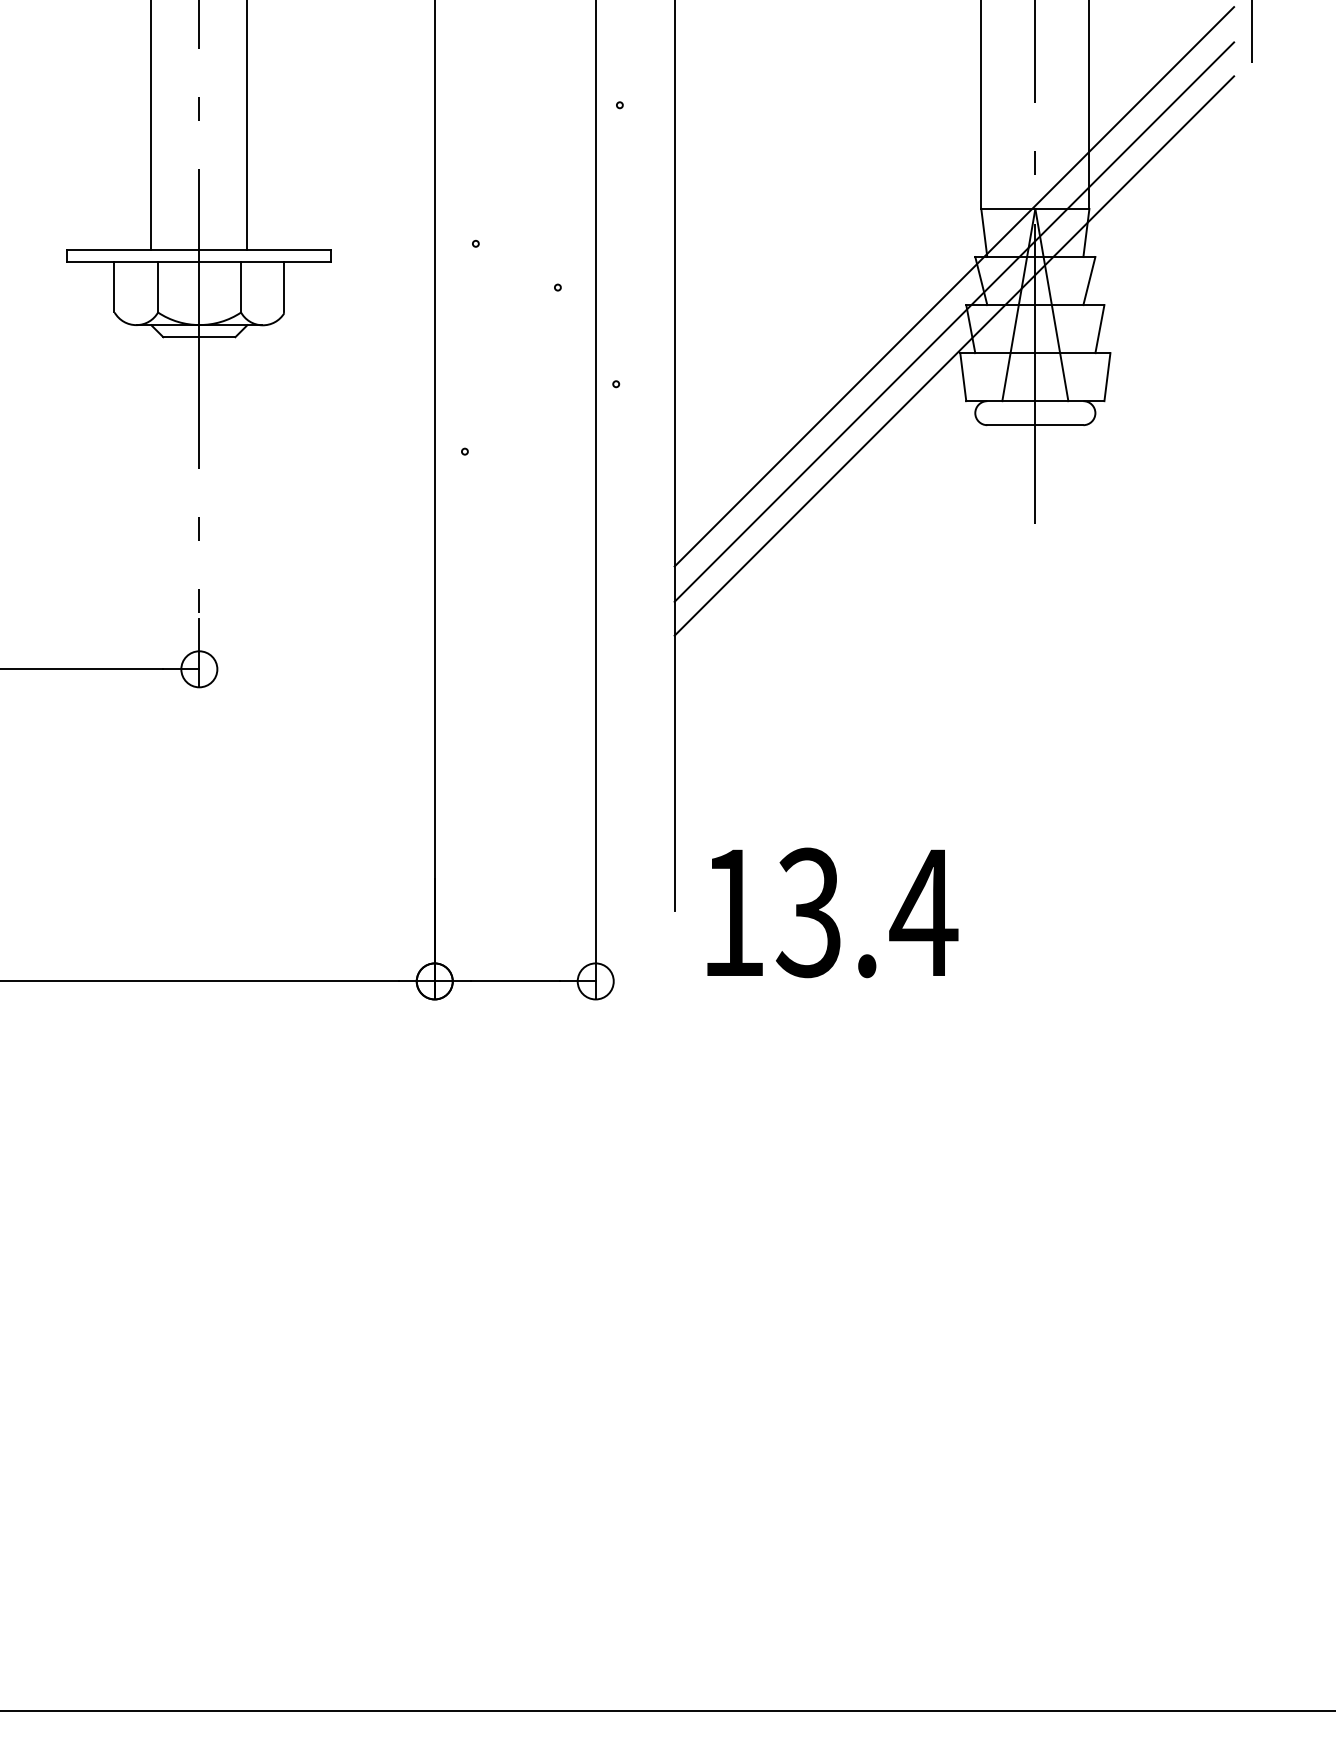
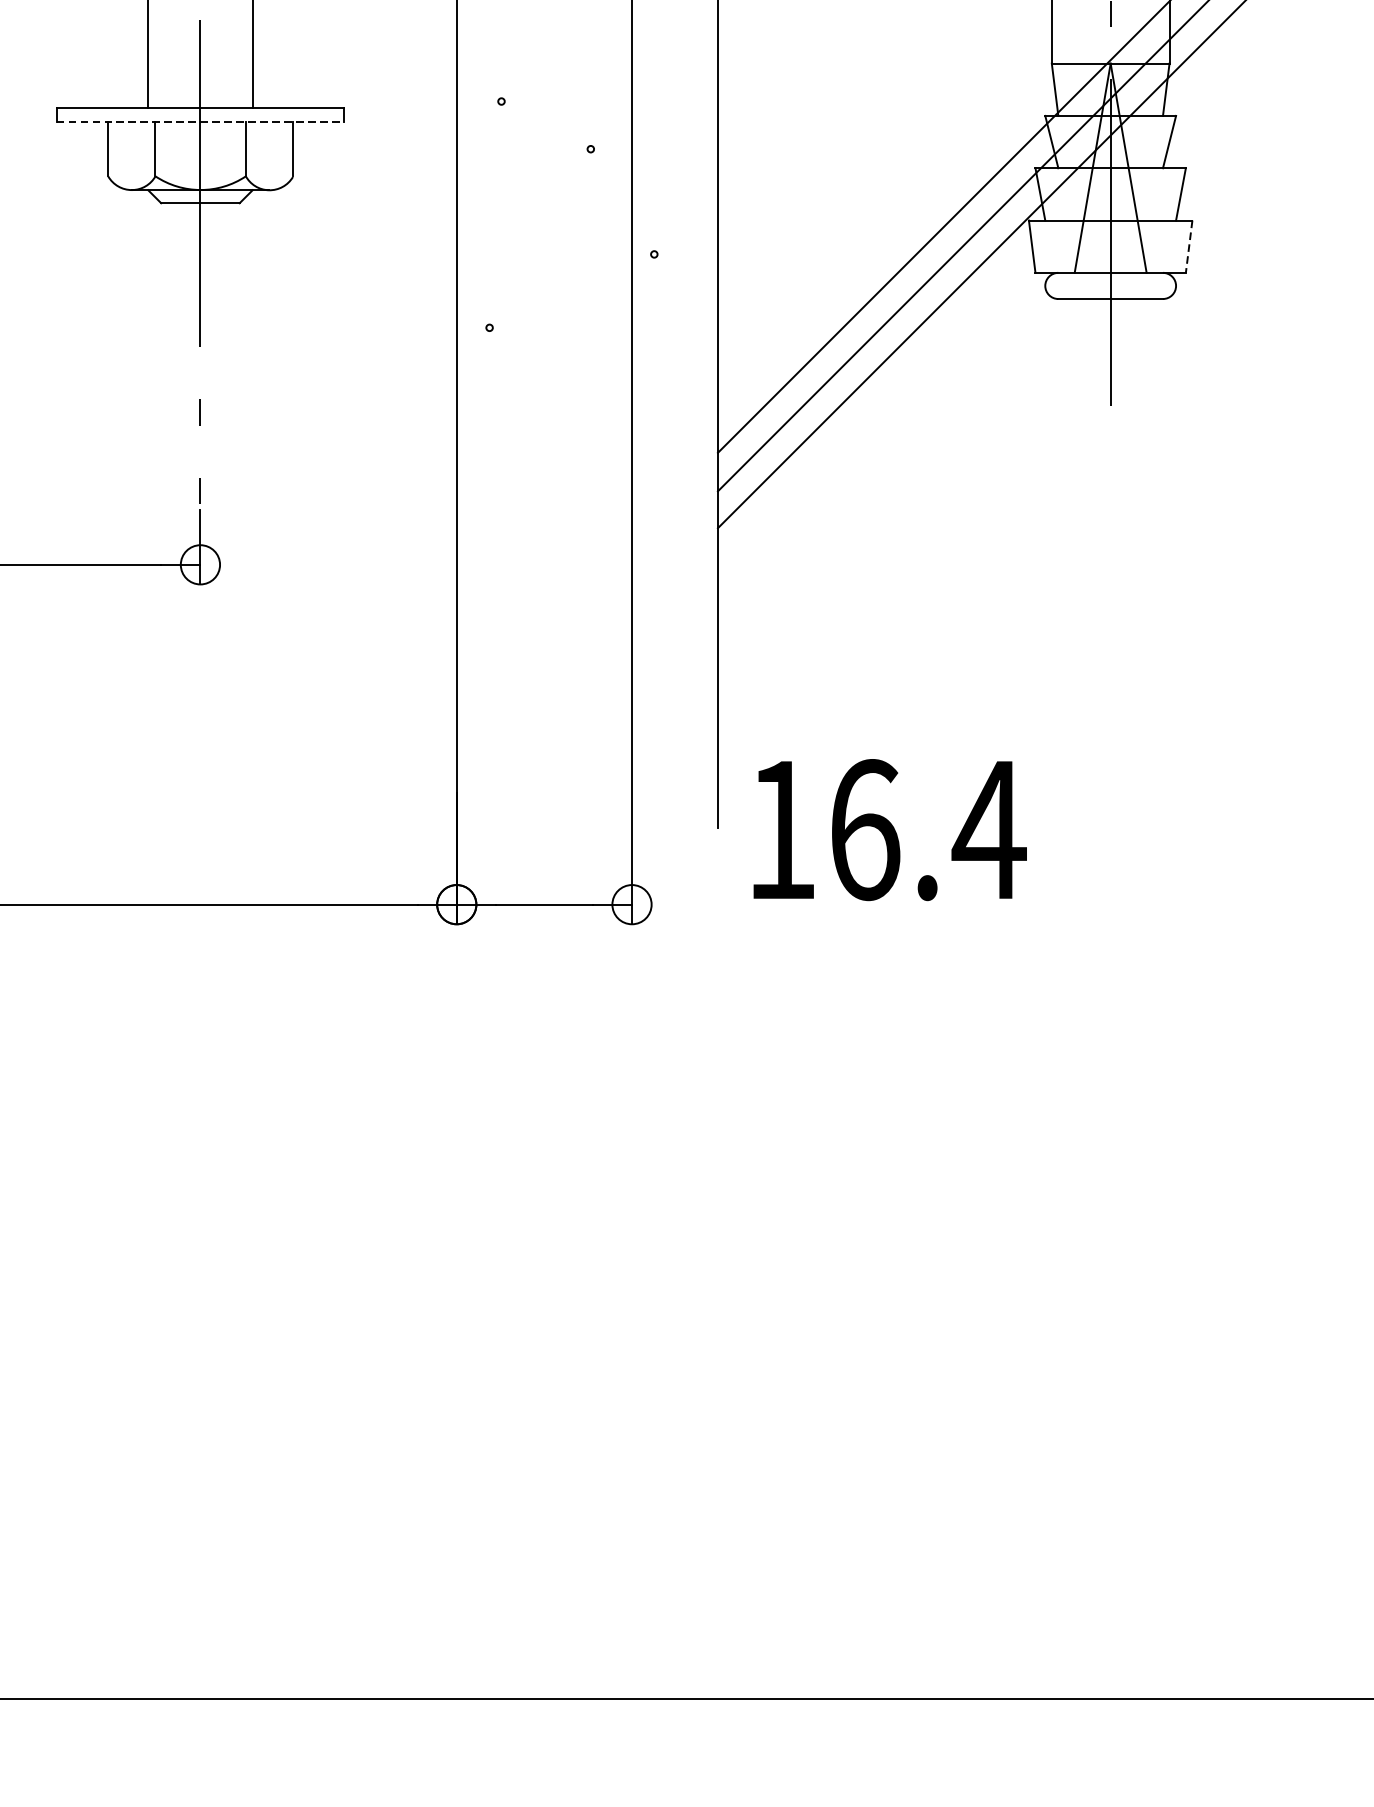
line: (199, 262) -> (200, 121), solid -> dashed
line: (1107, 377) -> (1189, 247), solid -> dashed
text: (809, 912) -> (864, 829), 13.4 -> 16.4

